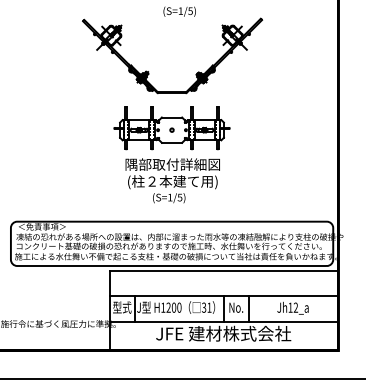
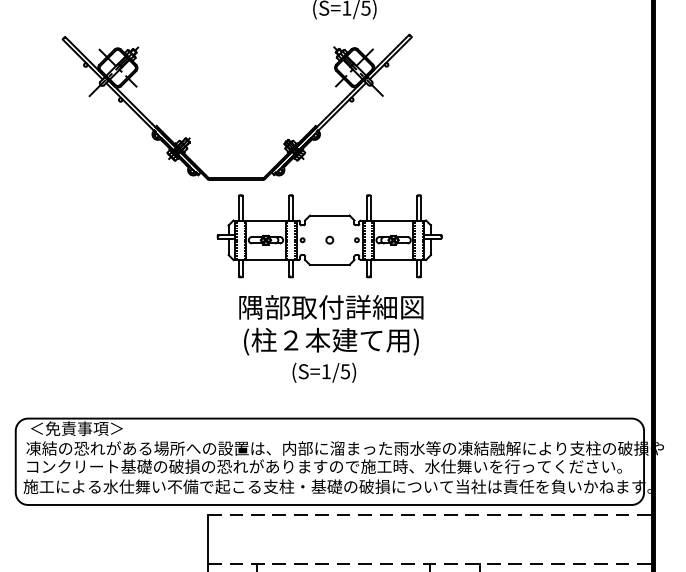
part: (149, 72) -> (192, 139), moved
line: (223, 271) -> (430, 515), solid -> dashed
line: (223, 296) -> (430, 564), solid -> dashed

